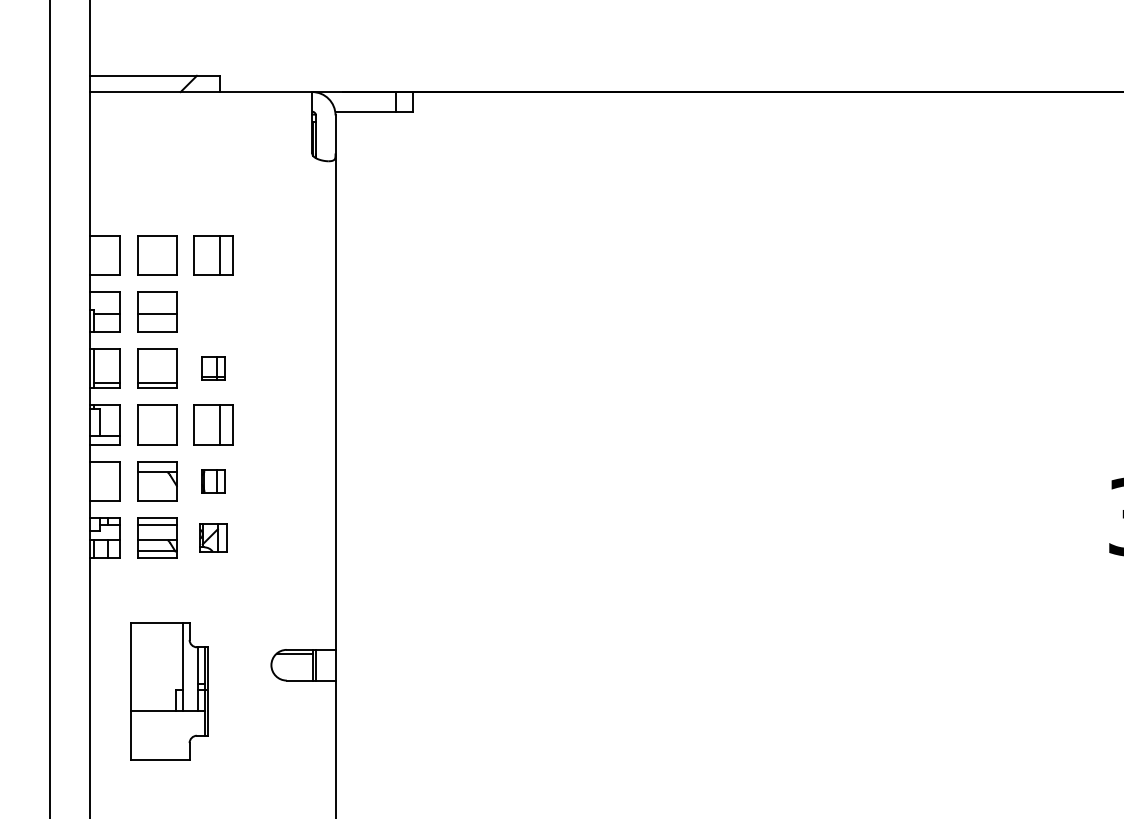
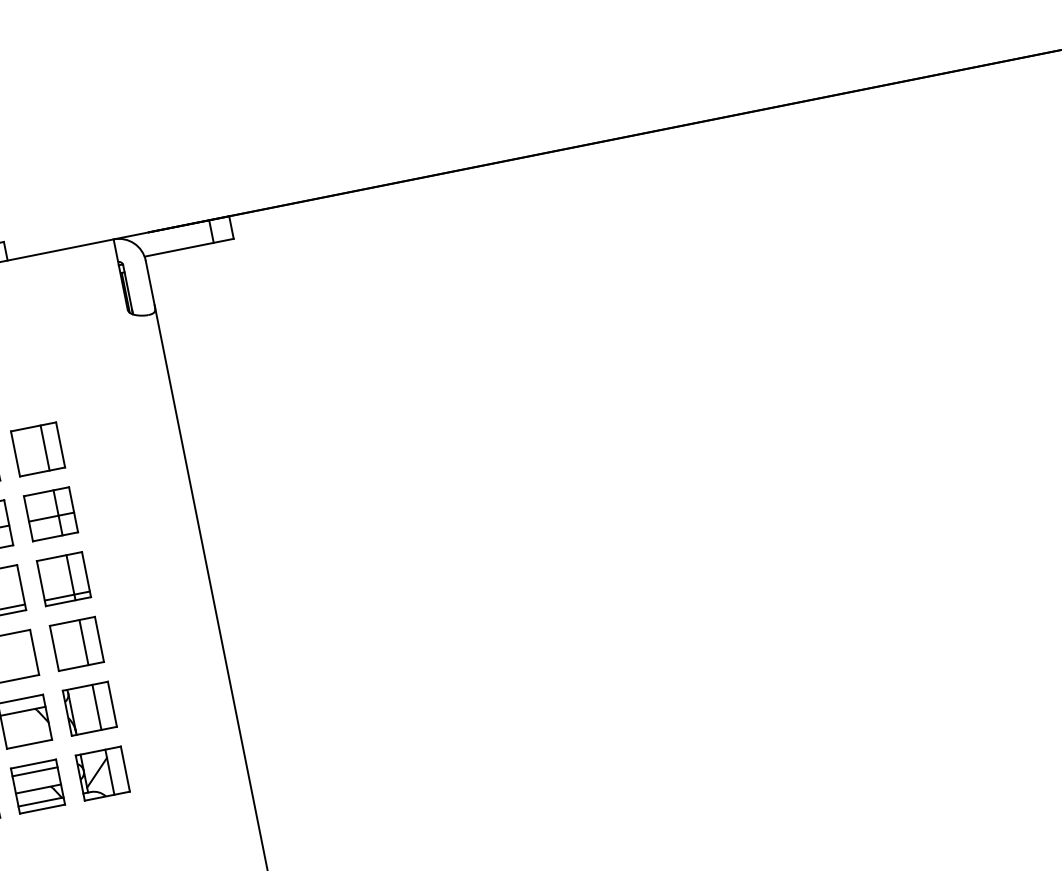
part: (213, 311) -> (50, 513), added
part: (213, 368) -> (63, 579), size x1.67
part: (213, 481) -> (89, 708), size x1.67
part: (213, 537) -> (102, 773), size x1.43

